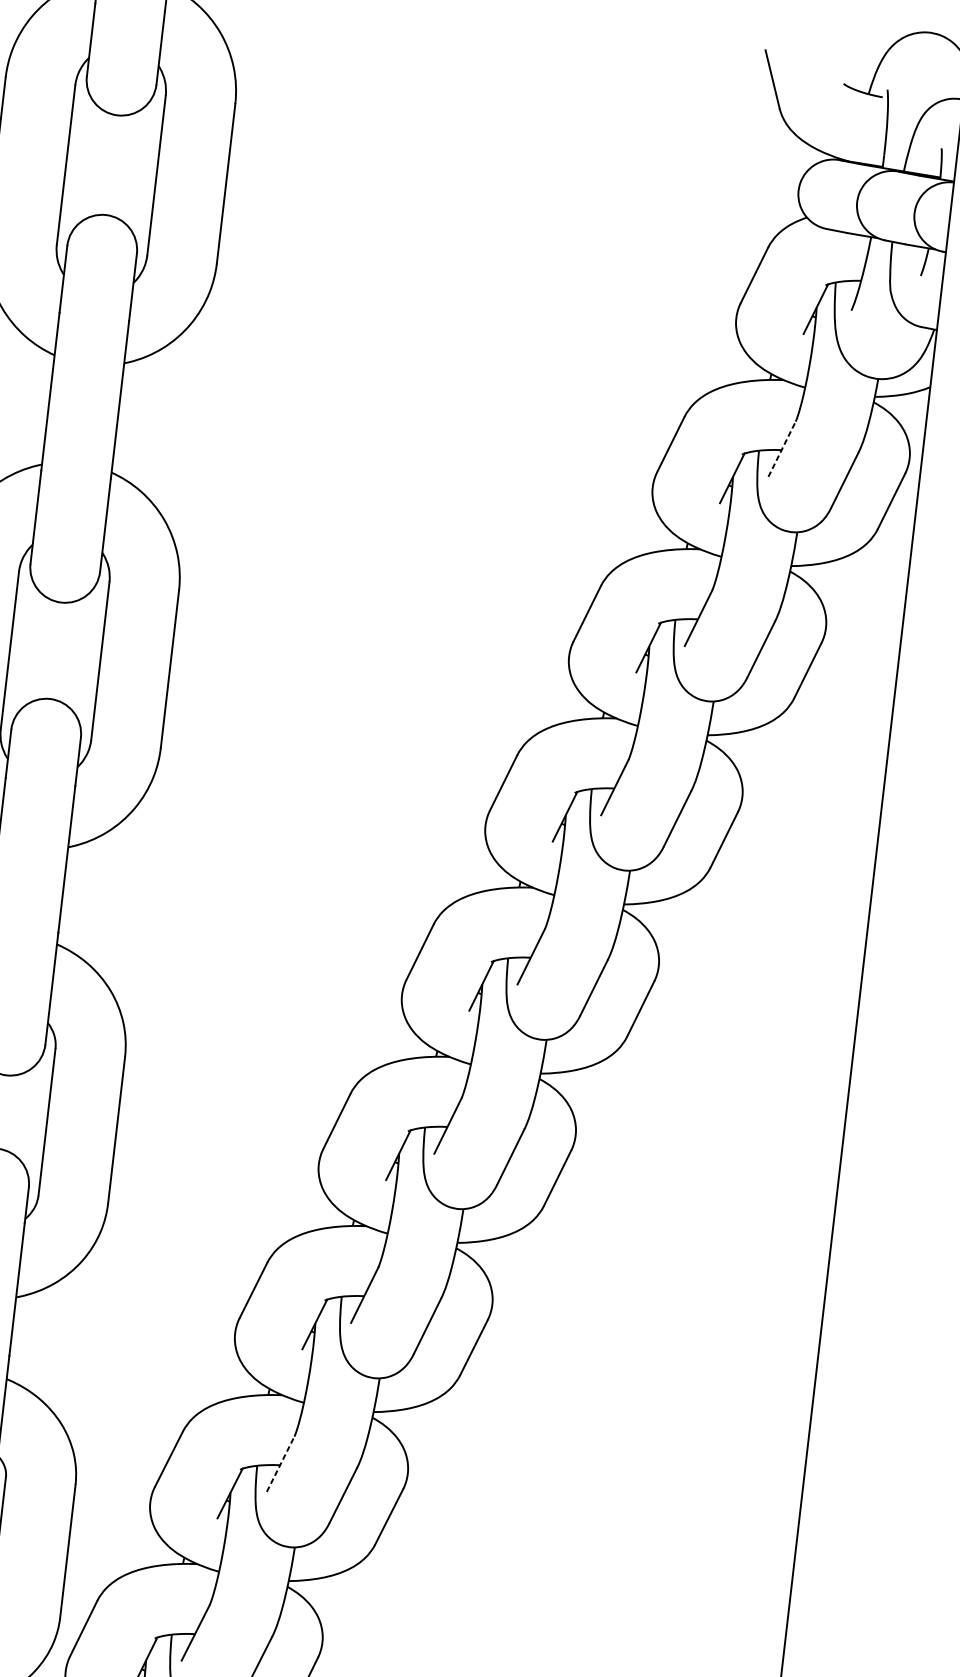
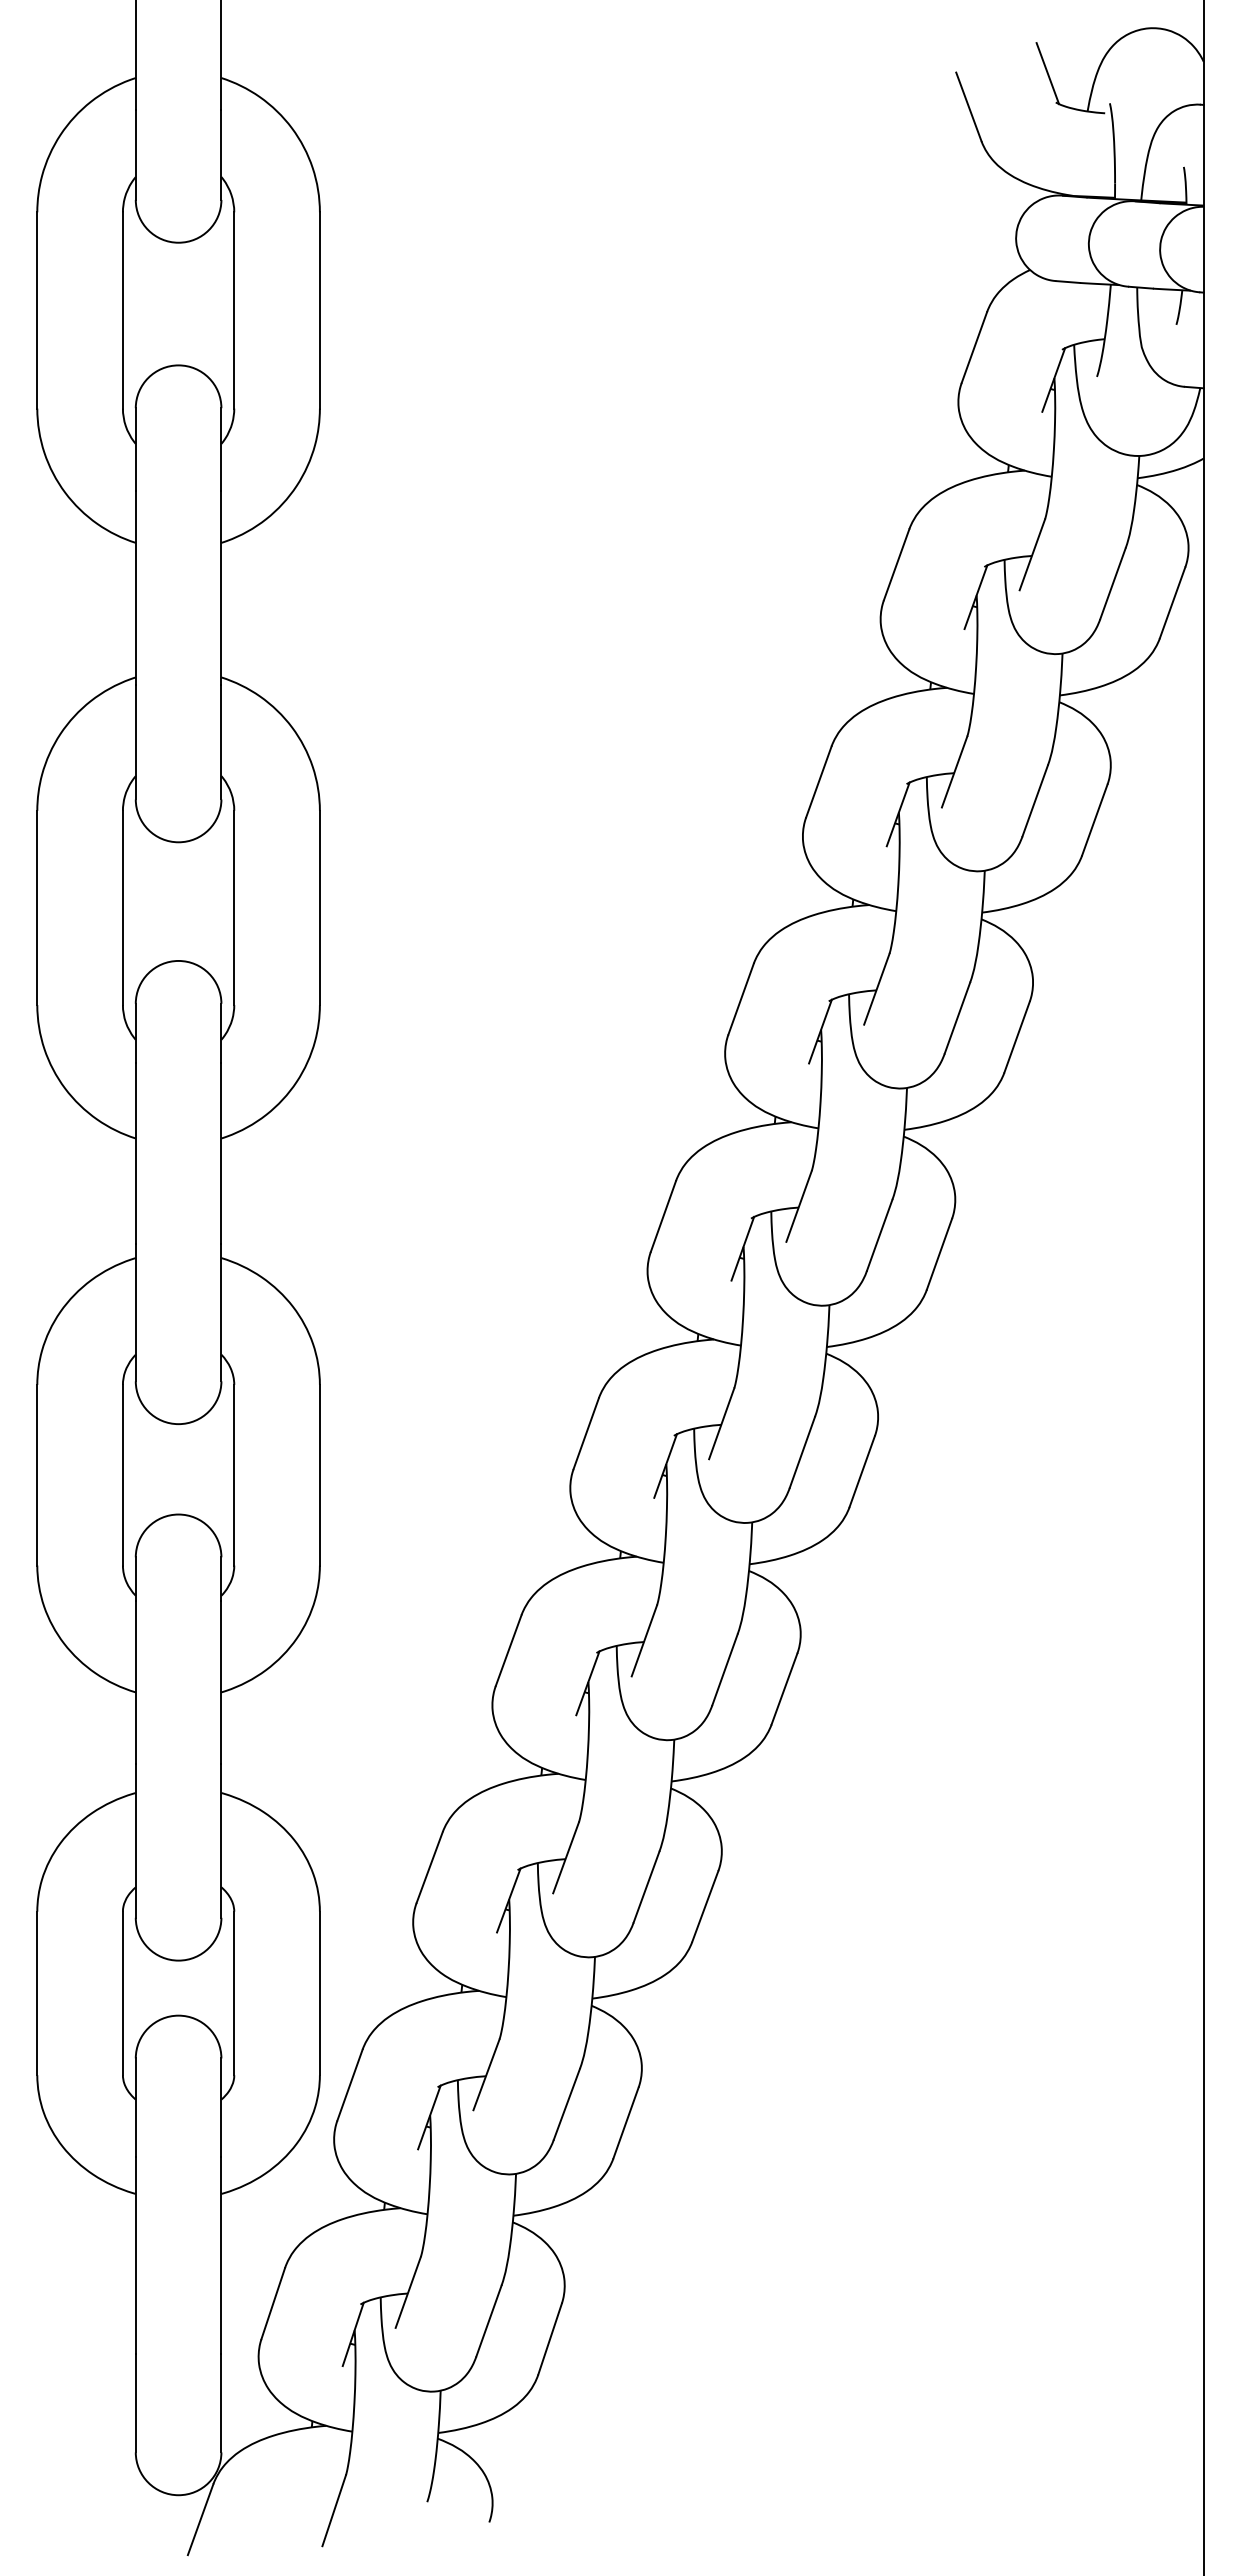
line: (839, 59) -> (1047, 73), added
line: (782, 449) -> (1032, 554), dashed -> solid
line: (281, 1463) -> (566, 1857), dashed -> solid

